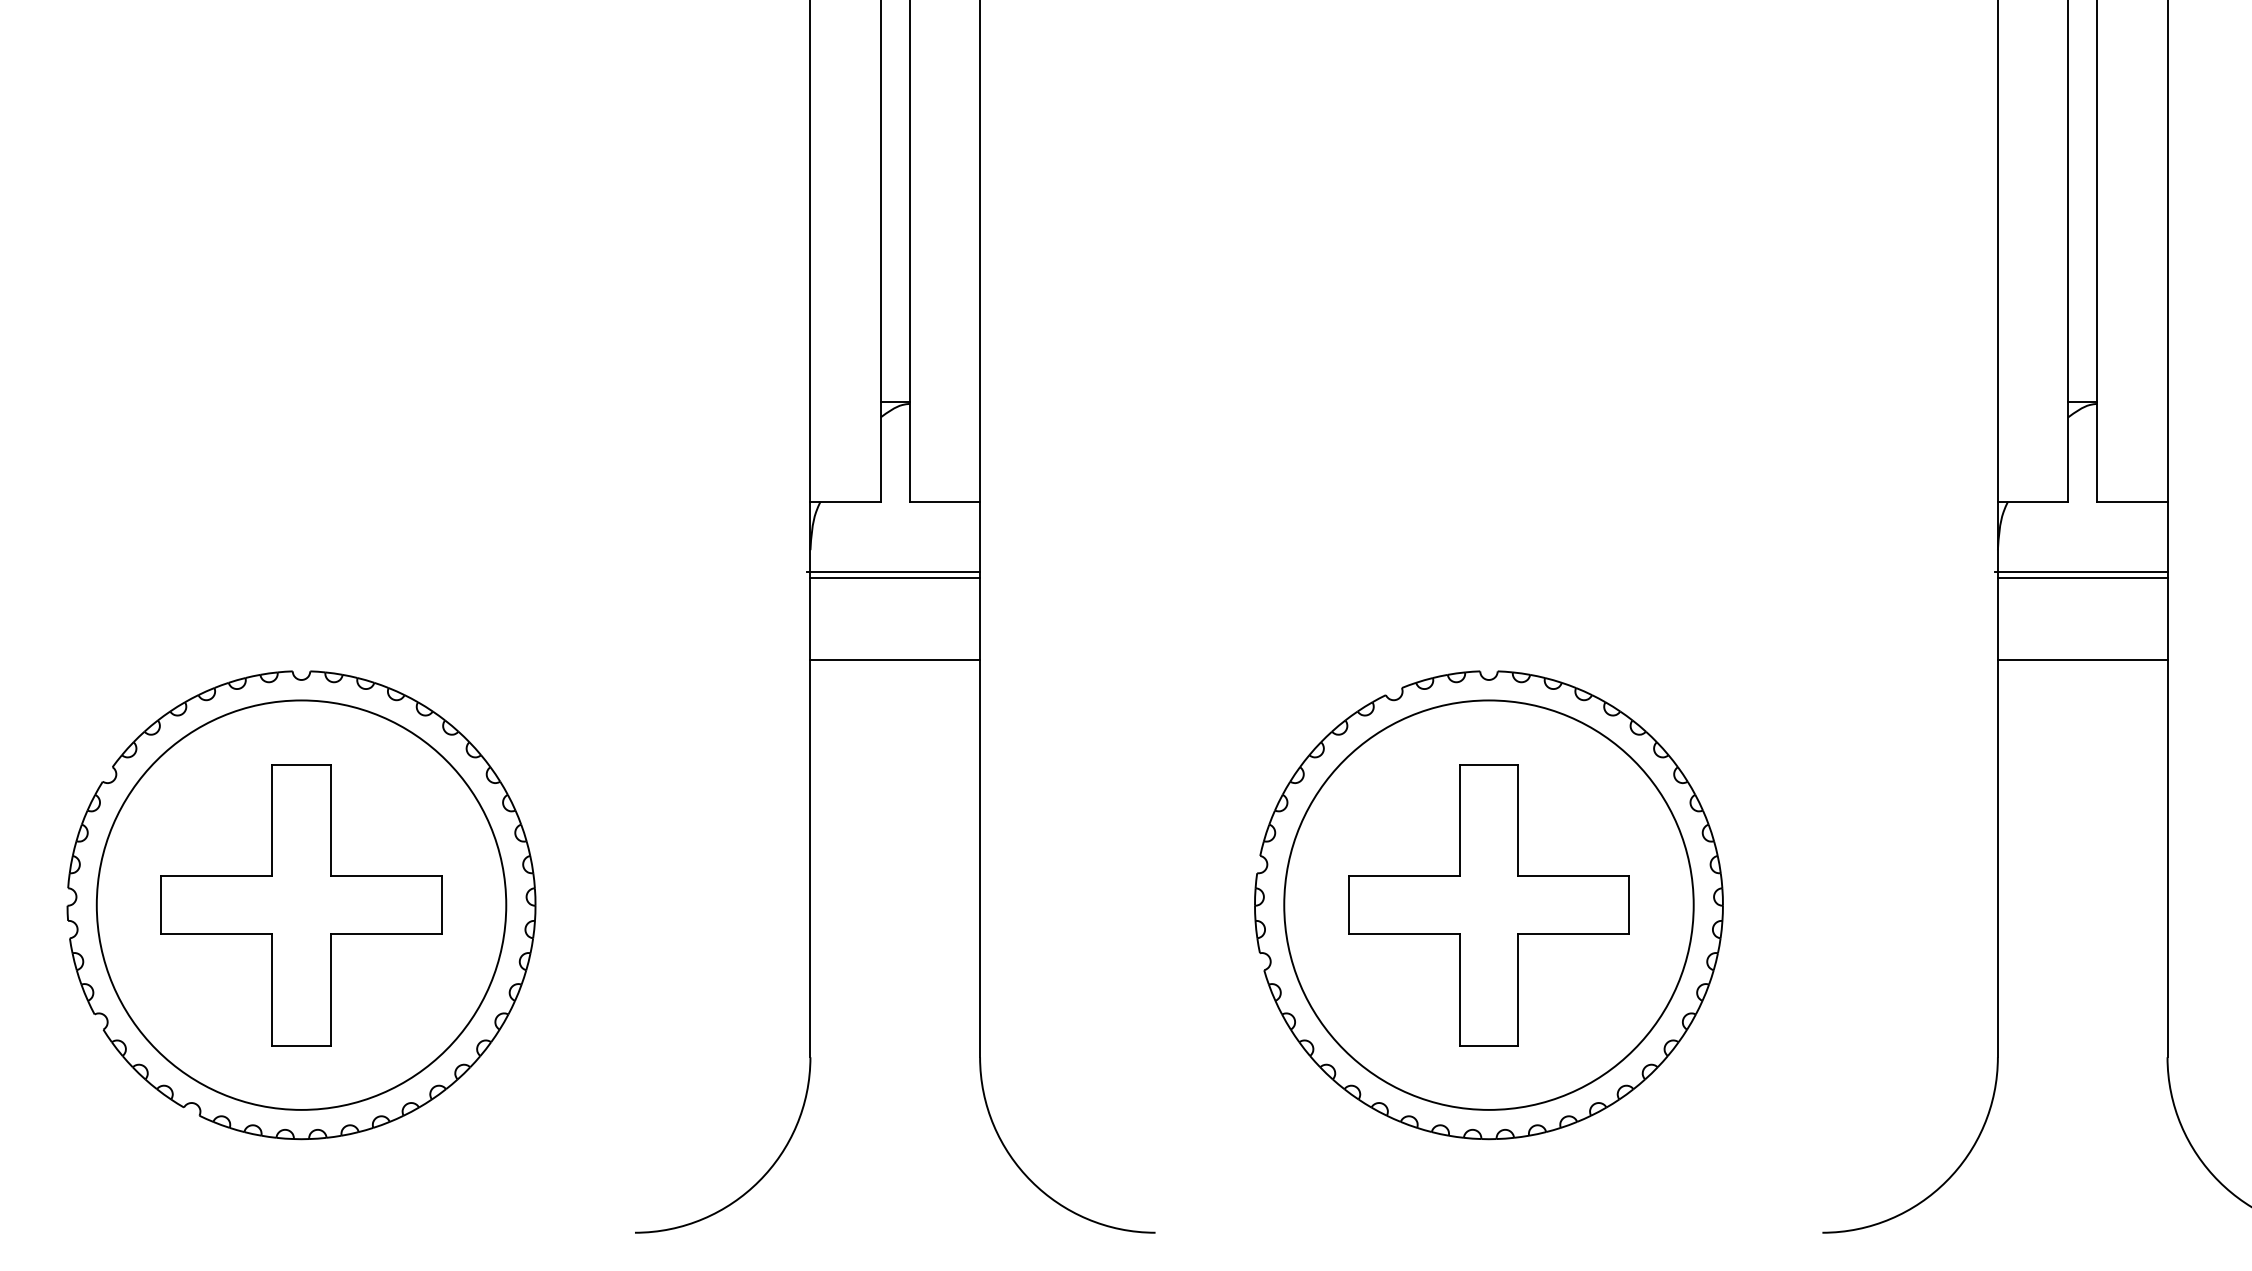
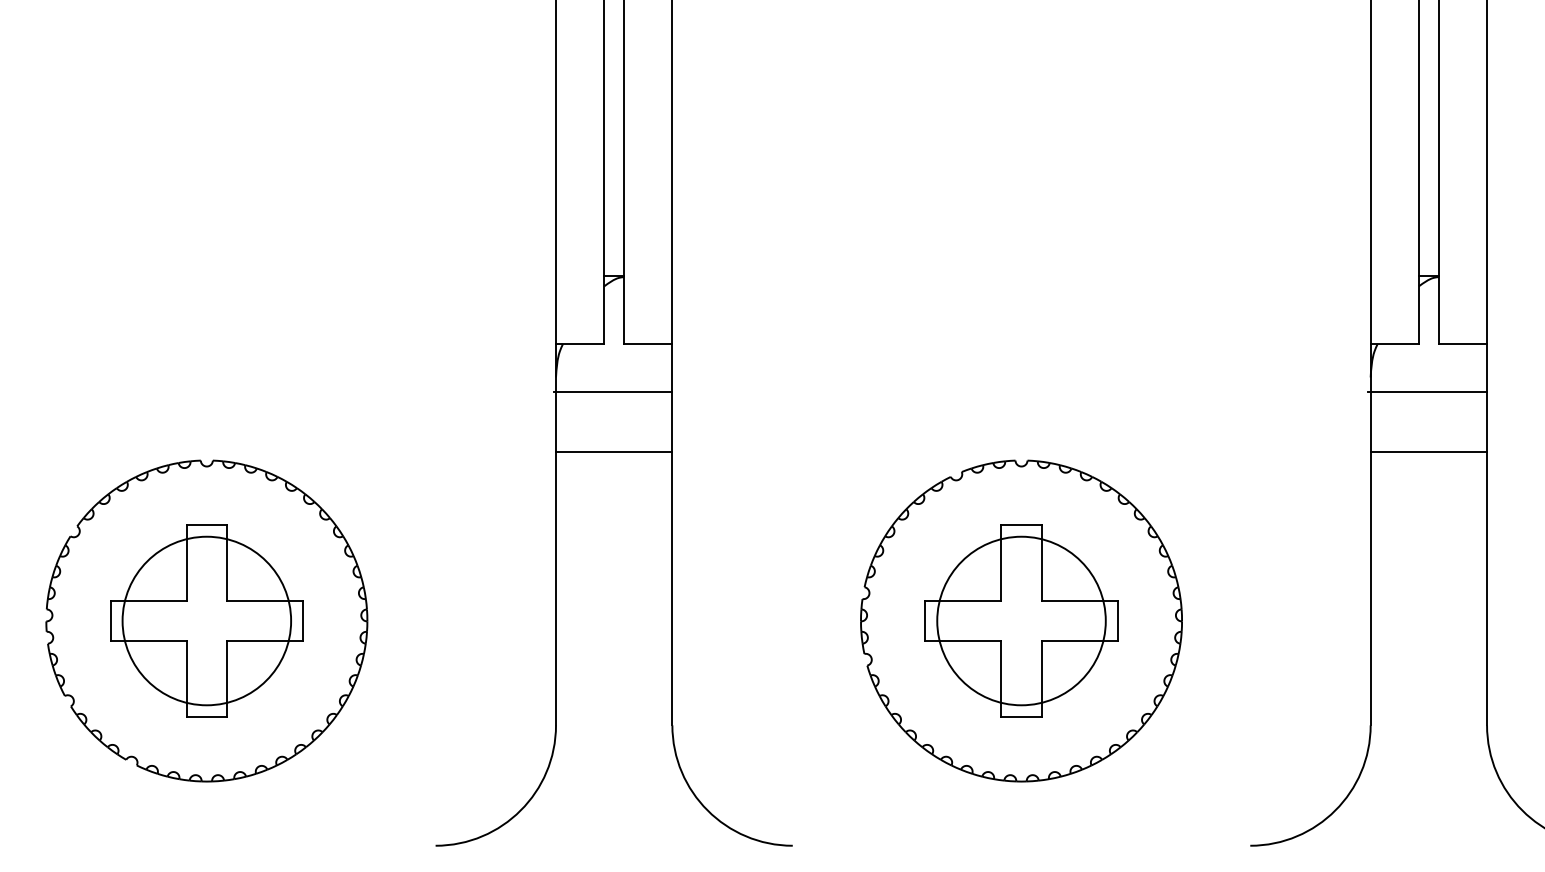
line: (895, 577) -> (614, 396), removed
line: (2082, 577) -> (1428, 396), removed
circle: (300, 904) -> (206, 620), size x0.6
circle: (1488, 904) -> (1021, 620), size x0.6

